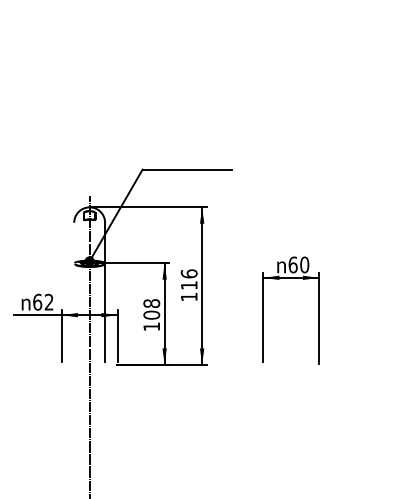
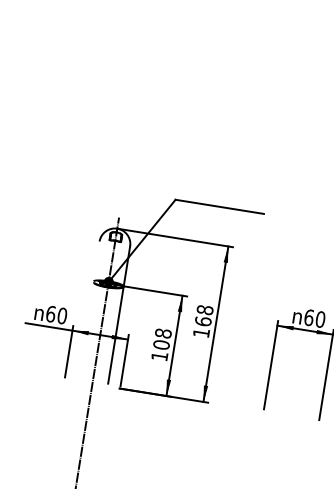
text: (188, 279) -> (203, 315), 116 -> 168
text: (48, 302) -> (61, 316), 62 -> 60

